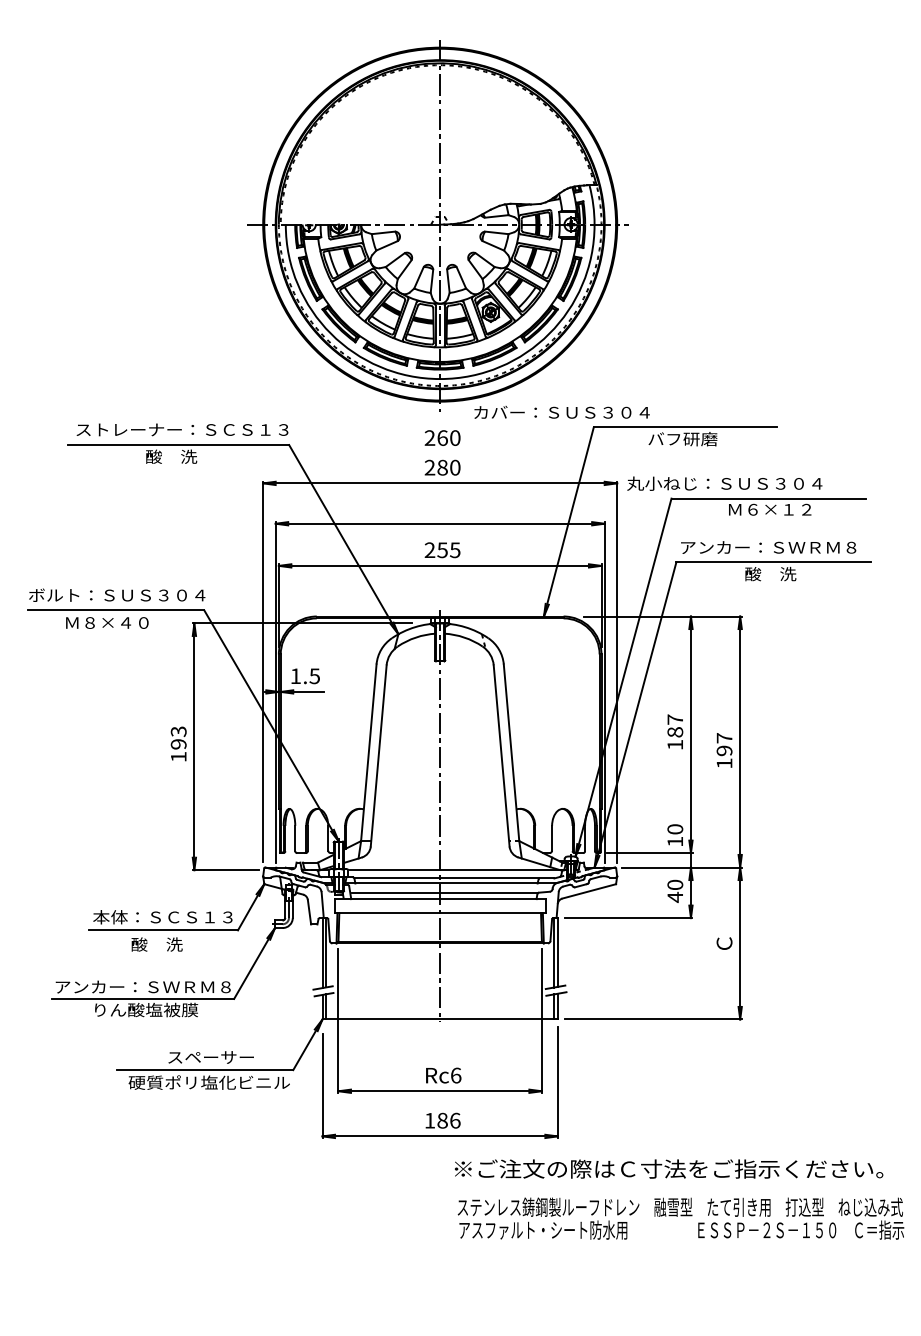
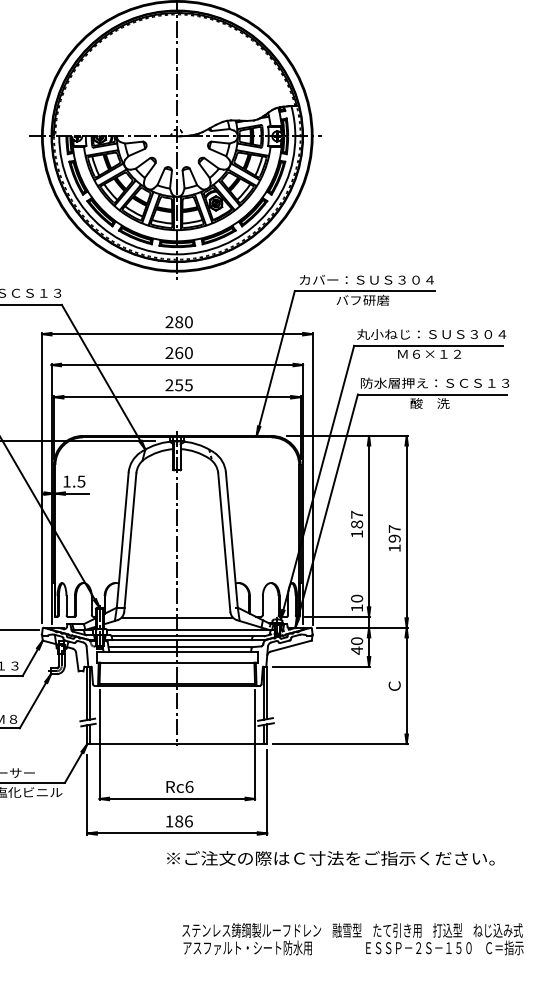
text: (561, 412) -> (366, 279), moved
text: (442, 437) -> (179, 352), moved
text: (724, 483) -> (431, 334), moved
text: (777, 547) -> (435, 383), アンカー：ＳＷＲＭ８ -> 防水層押え：ＳＣＳ１３
line: (440, 855) -> (177, 618), added
text: (669, 1168) -> (331, 858), moved
text: (680, 1218) -> (352, 939), moved

